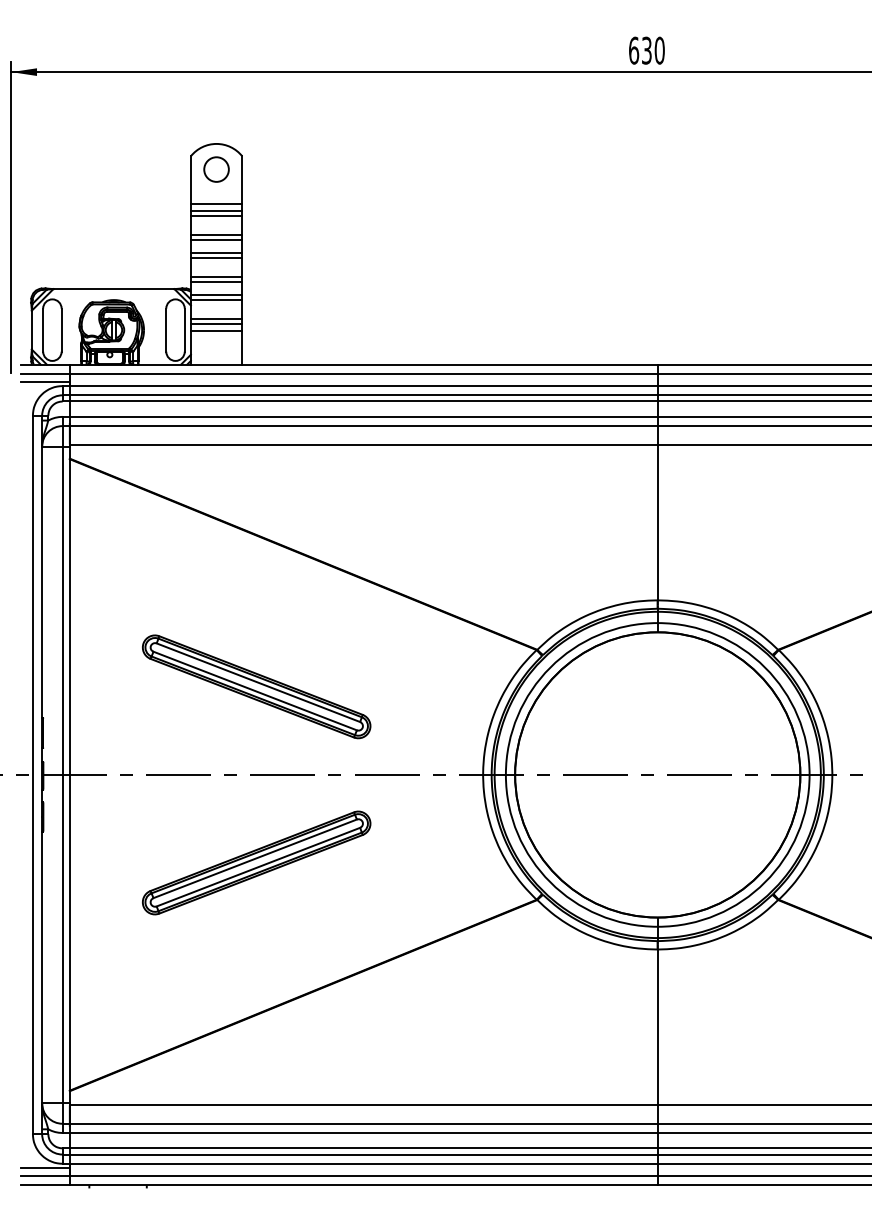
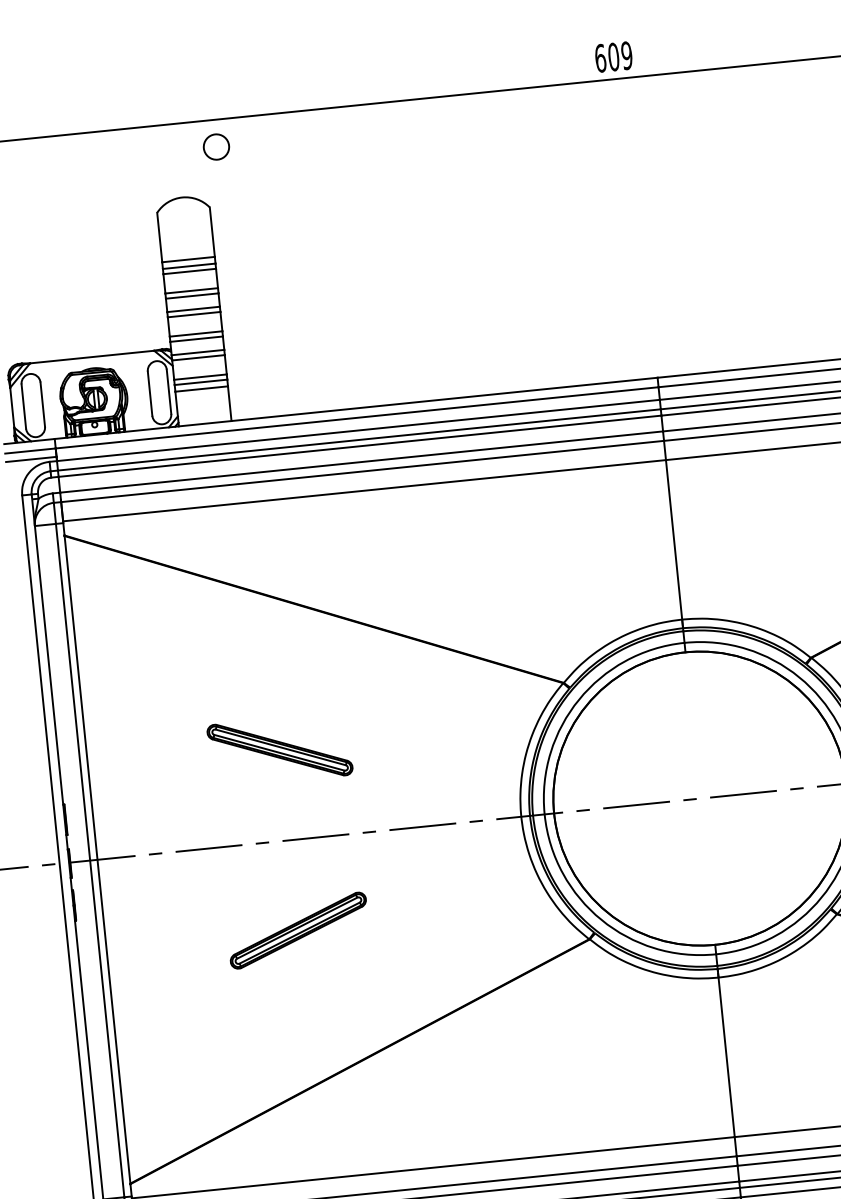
text: (652, 50) -> (619, 56), 630 -> 609
circle: (216, 169) -> (216, 146), moved
part: (256, 686) -> (279, 749), size x0.6
part: (256, 862) -> (298, 930), size x0.6

